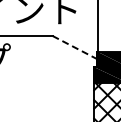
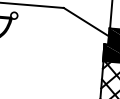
line: (74, 47) -> (85, 21), dashed -> solid

